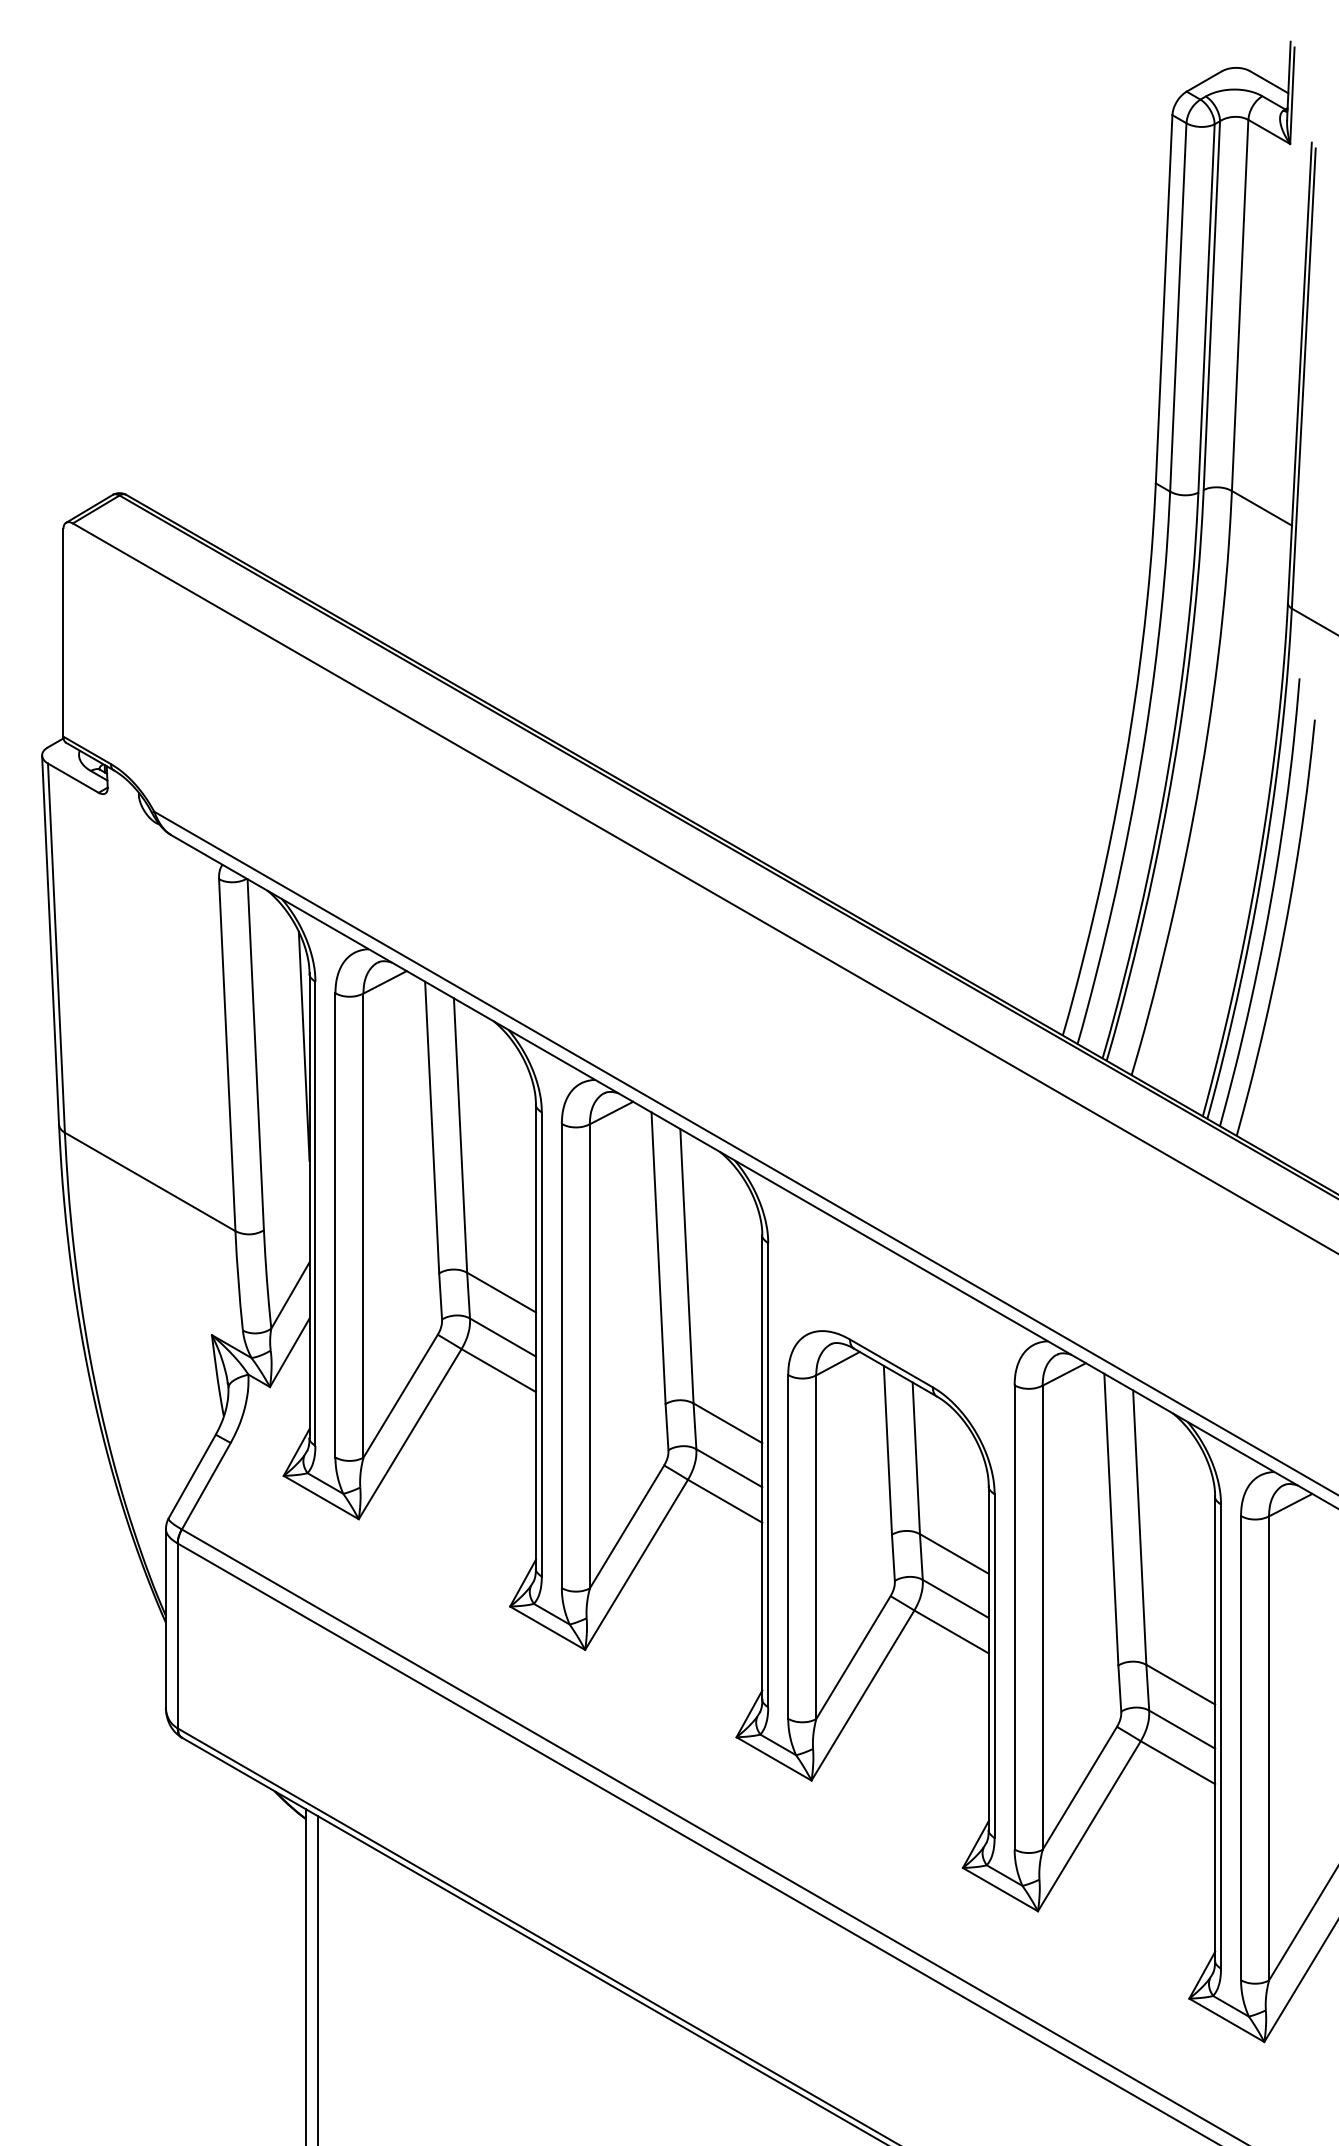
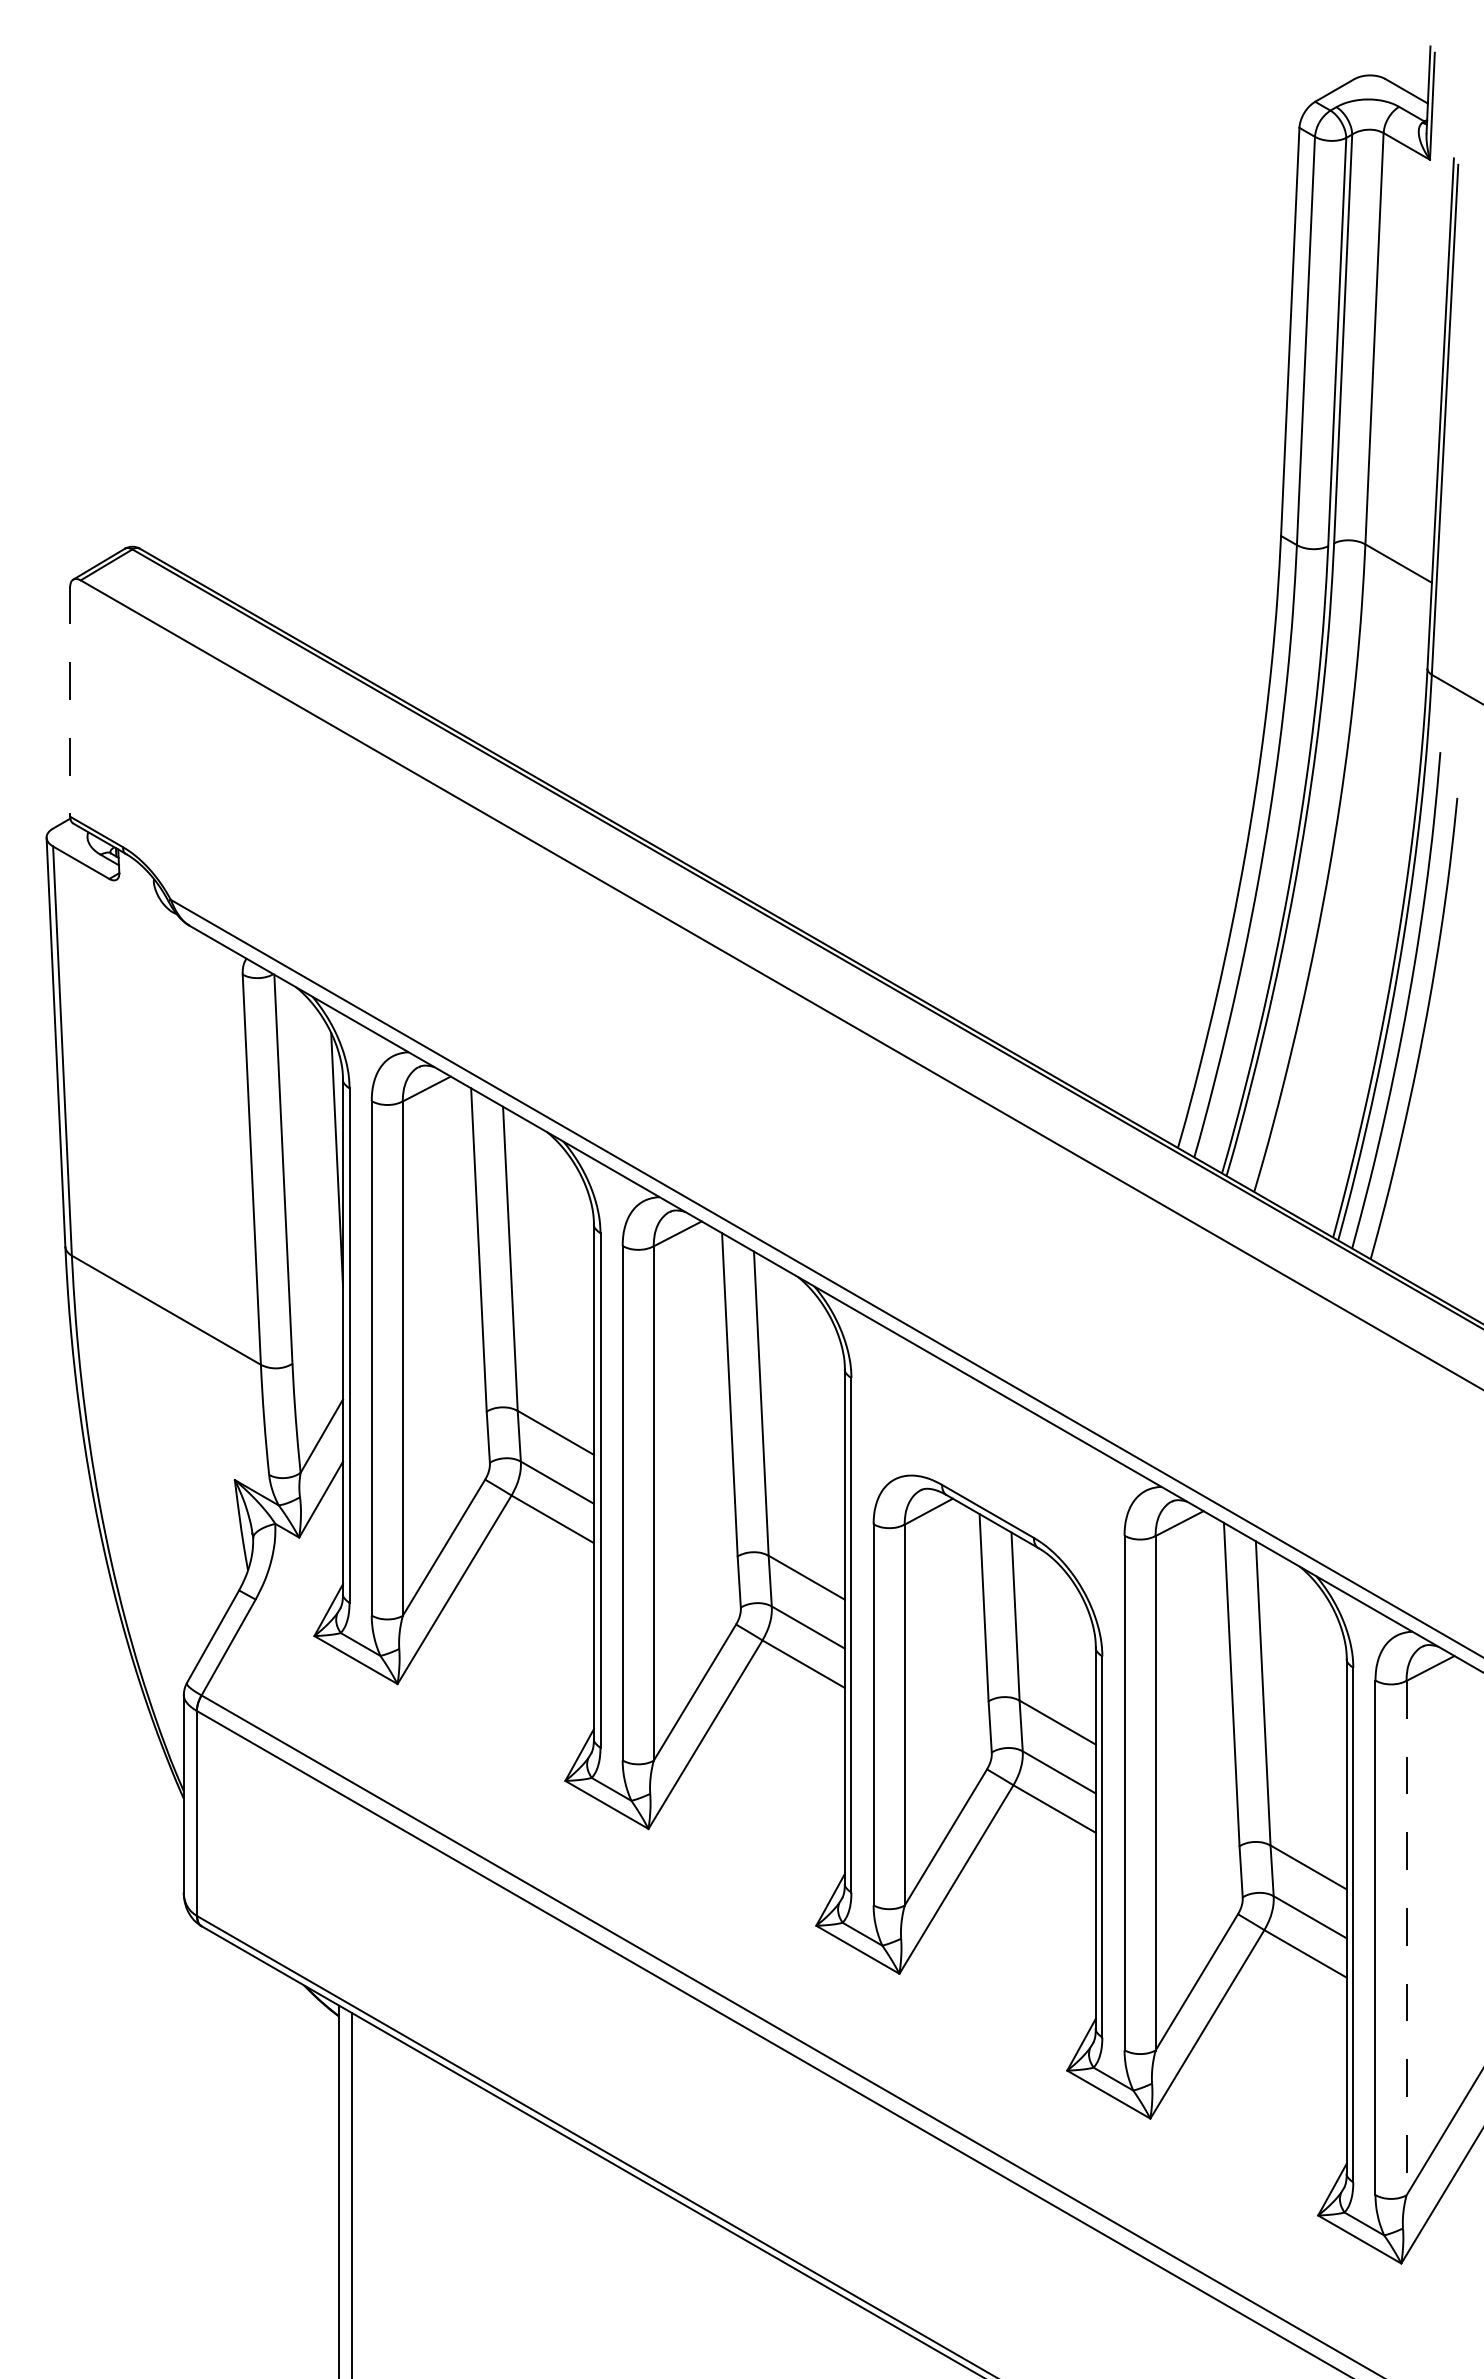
line: (63, 632) -> (70, 701), solid -> dashed
line: (1269, 1749) -> (1407, 1939), solid -> dashed

